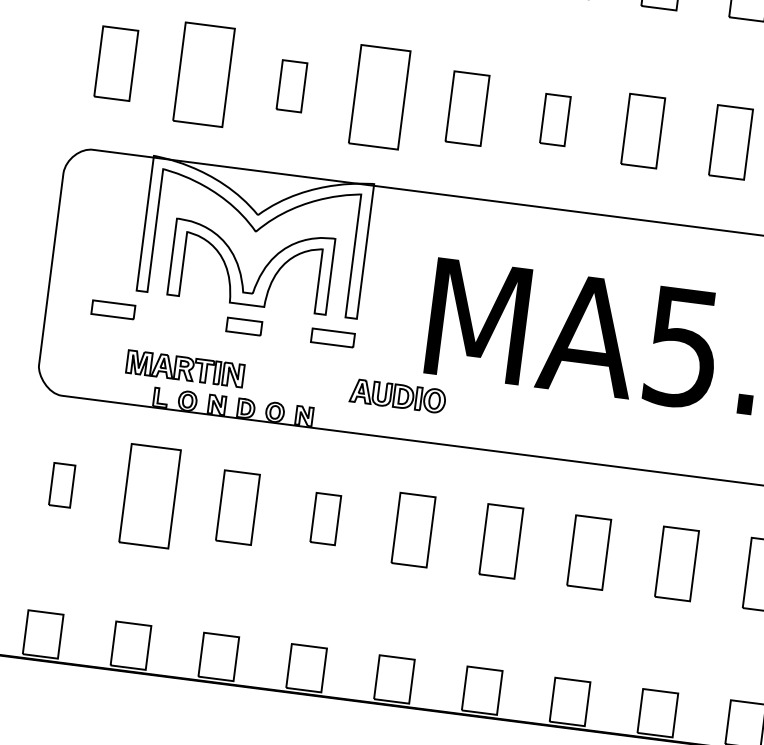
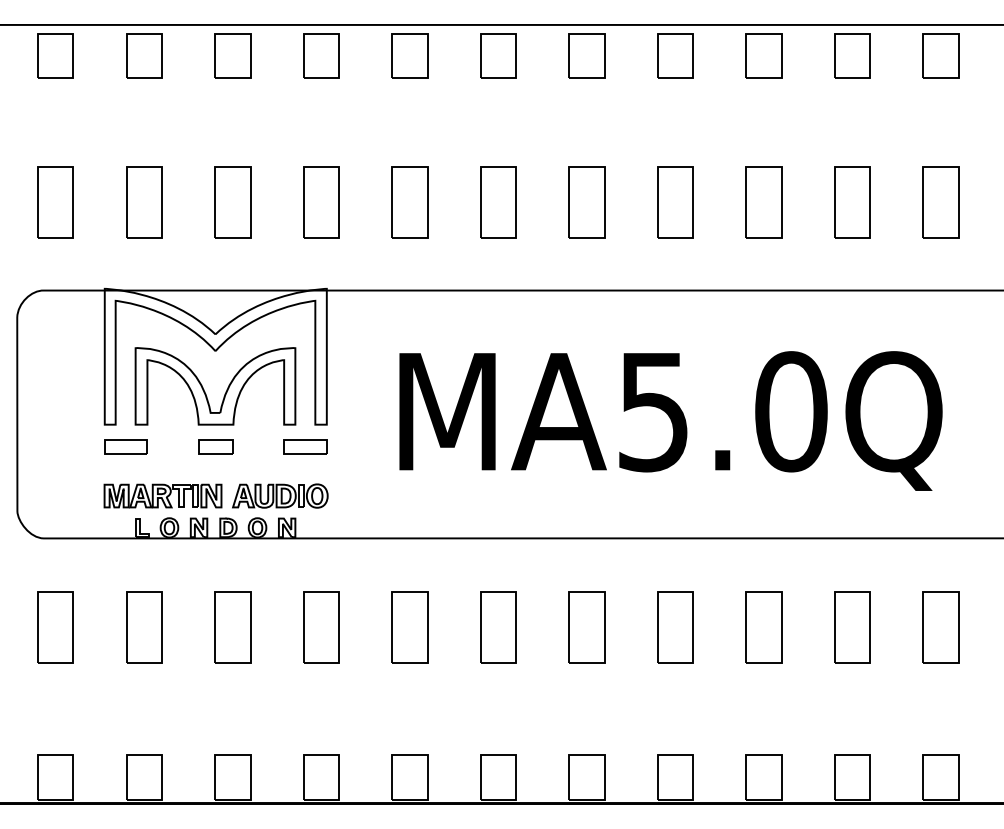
part: (204, 75) -> (144, 202), size x0.71
part: (291, 86) -> (232, 202), size x1.43
part: (379, 97) -> (321, 202), size x0.71
part: (555, 120) -> (498, 202), size x1.43
part: (112, 309) -> (125, 446), moved
part: (398, 395) -> (280, 495), moved
part: (62, 485) -> (55, 627), size x1.67
part: (150, 496) -> (144, 627), size x0.71
part: (325, 519) -> (321, 627), size x1.43

